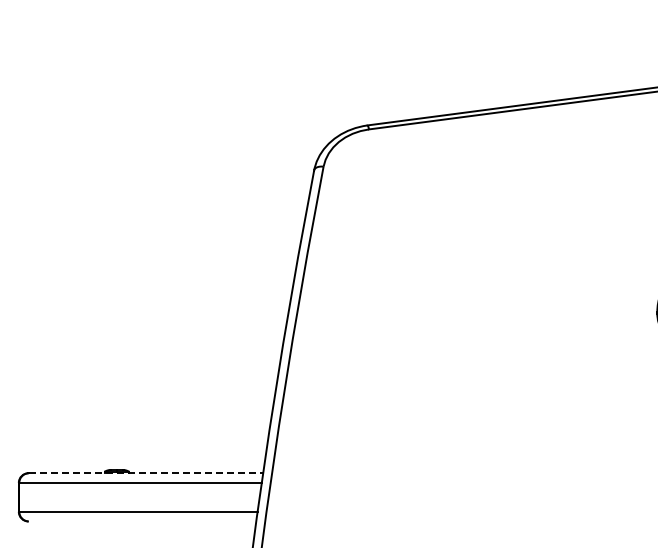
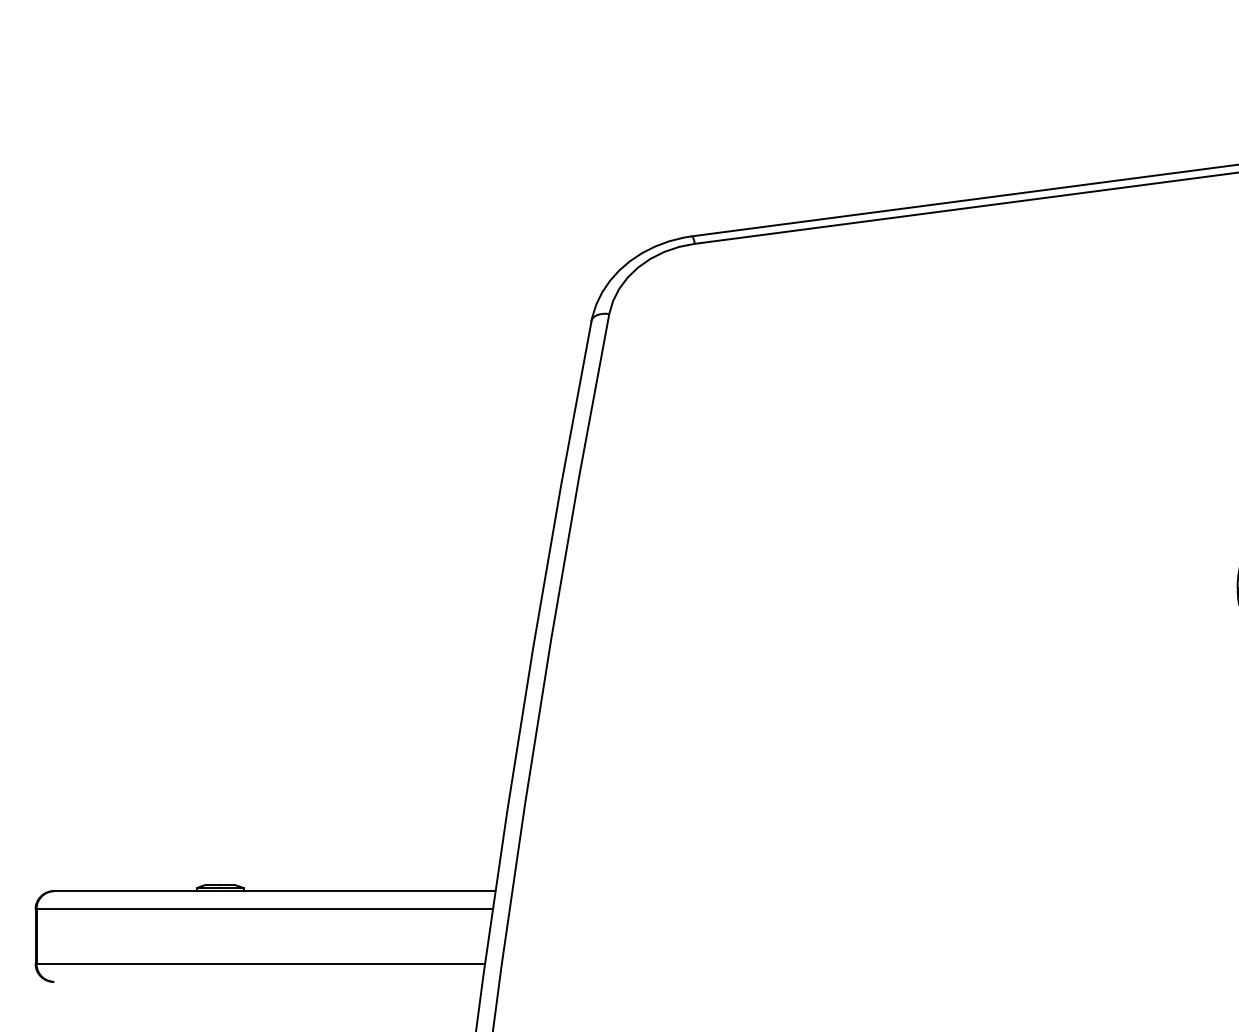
line: (146, 473) -> (275, 891), dashed -> solid

